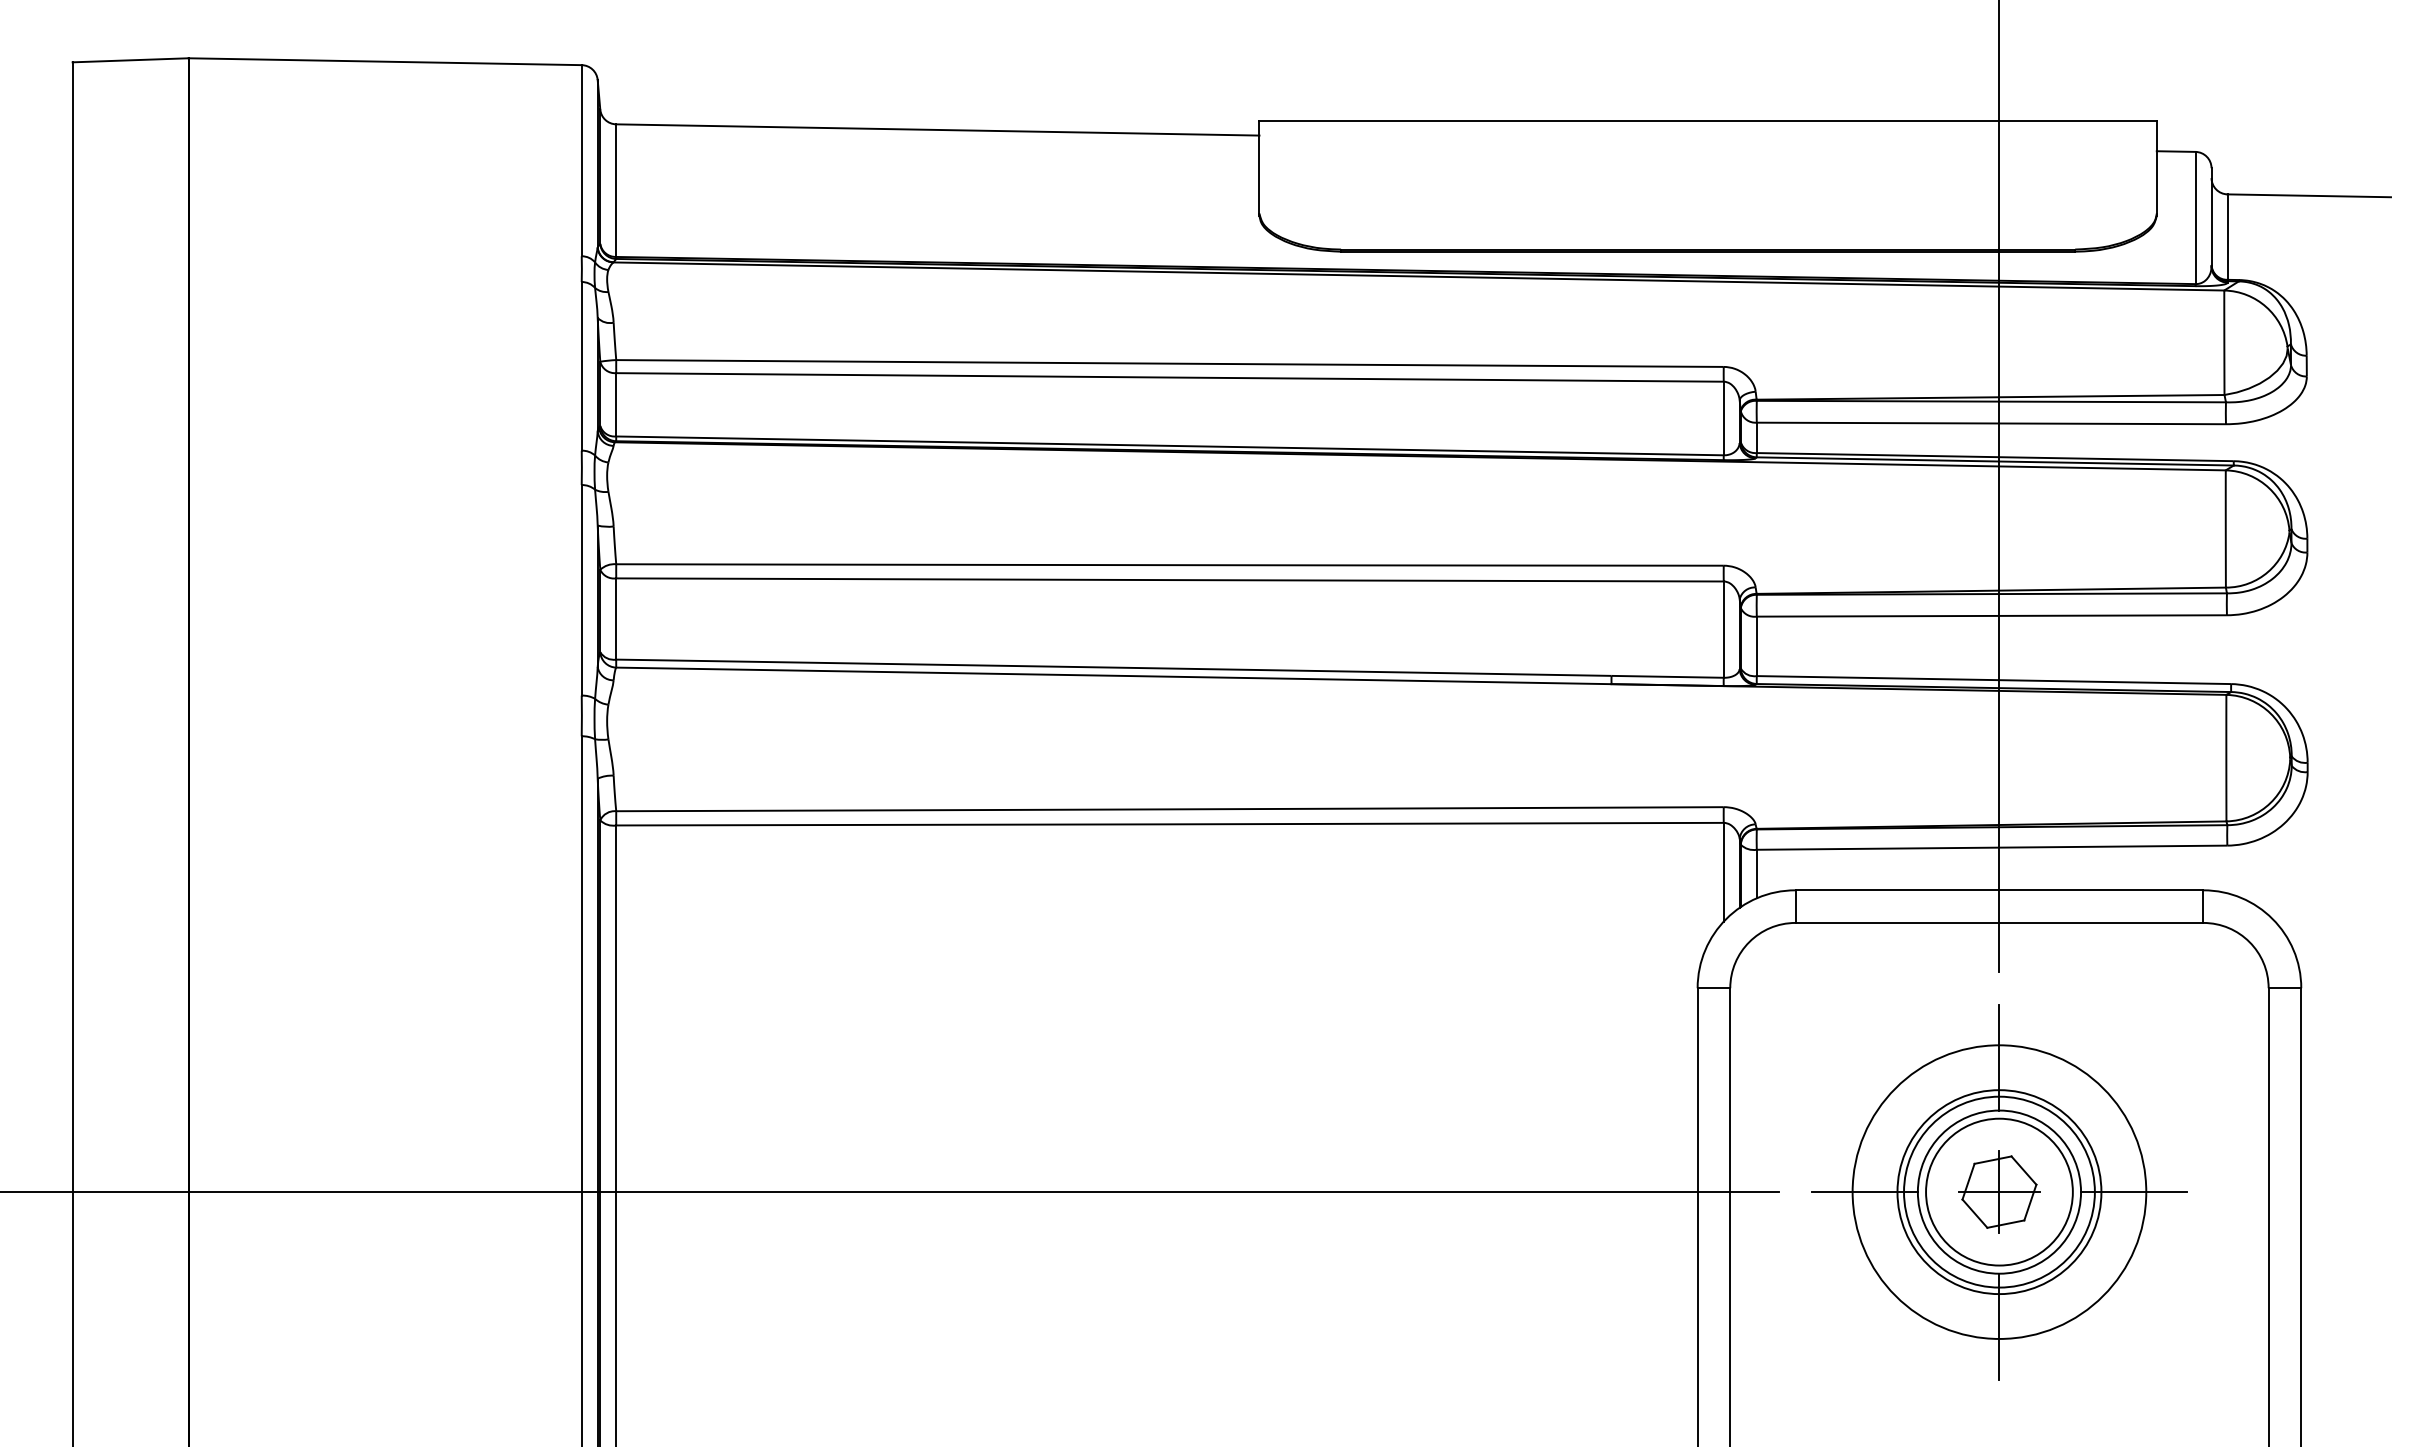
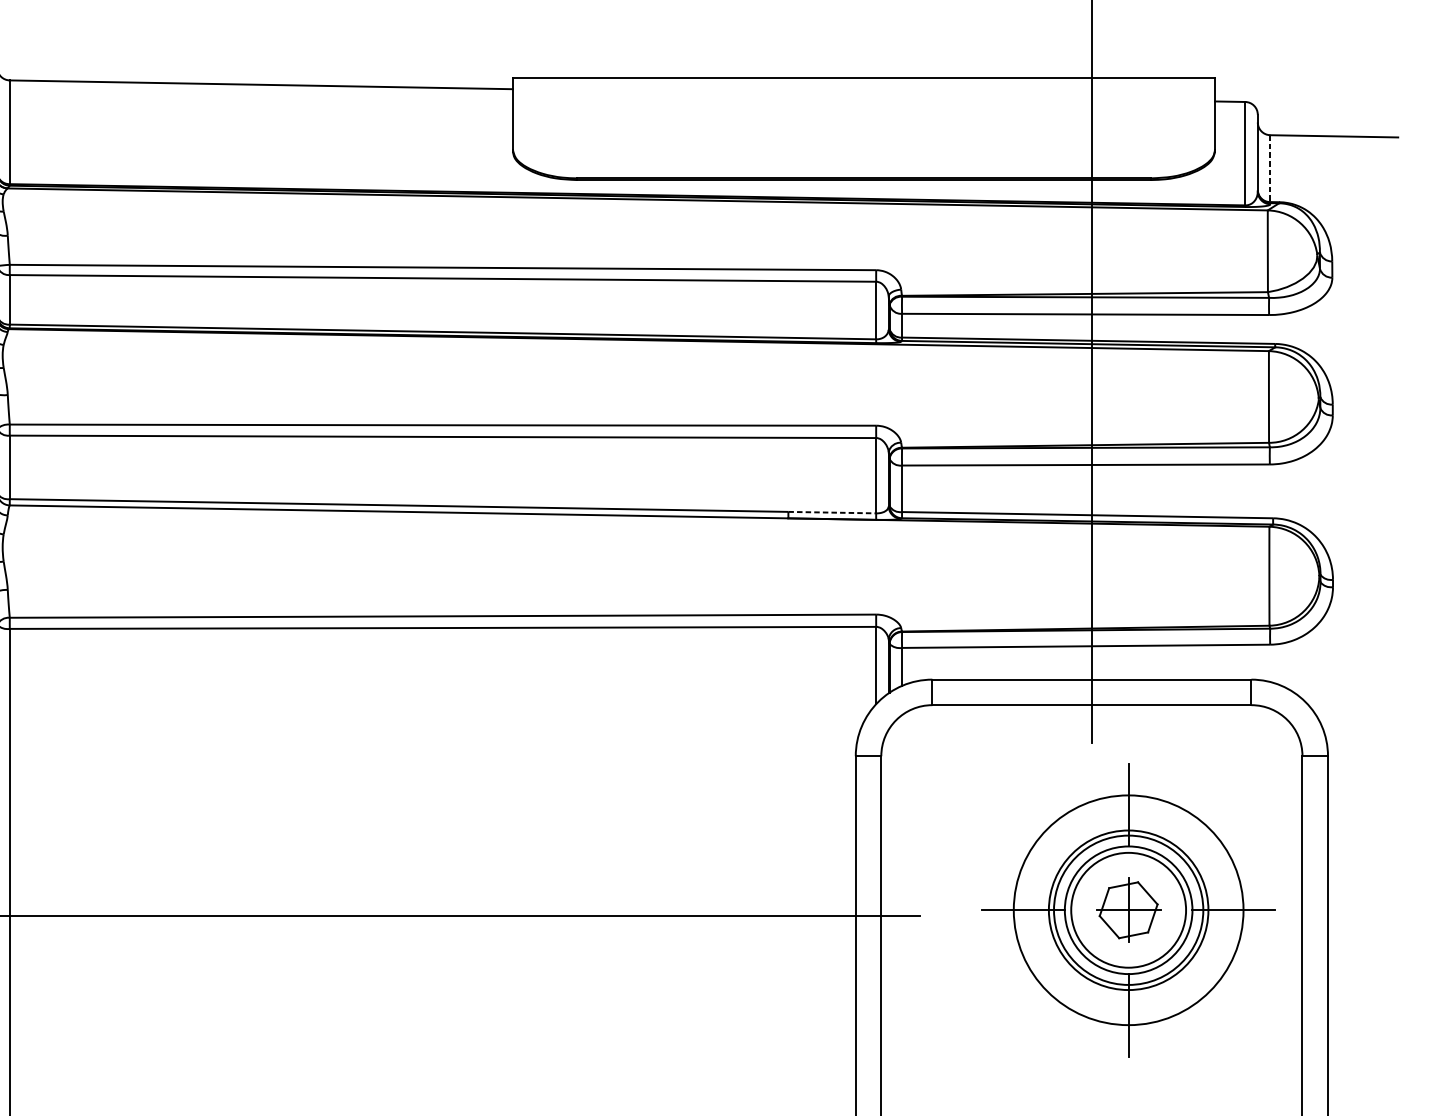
line: (2227, 237) -> (1270, 168), solid -> dashed
line: (1667, 676) -> (832, 512), solid -> dashed
part: (1999, 1192) -> (1128, 910), moved

